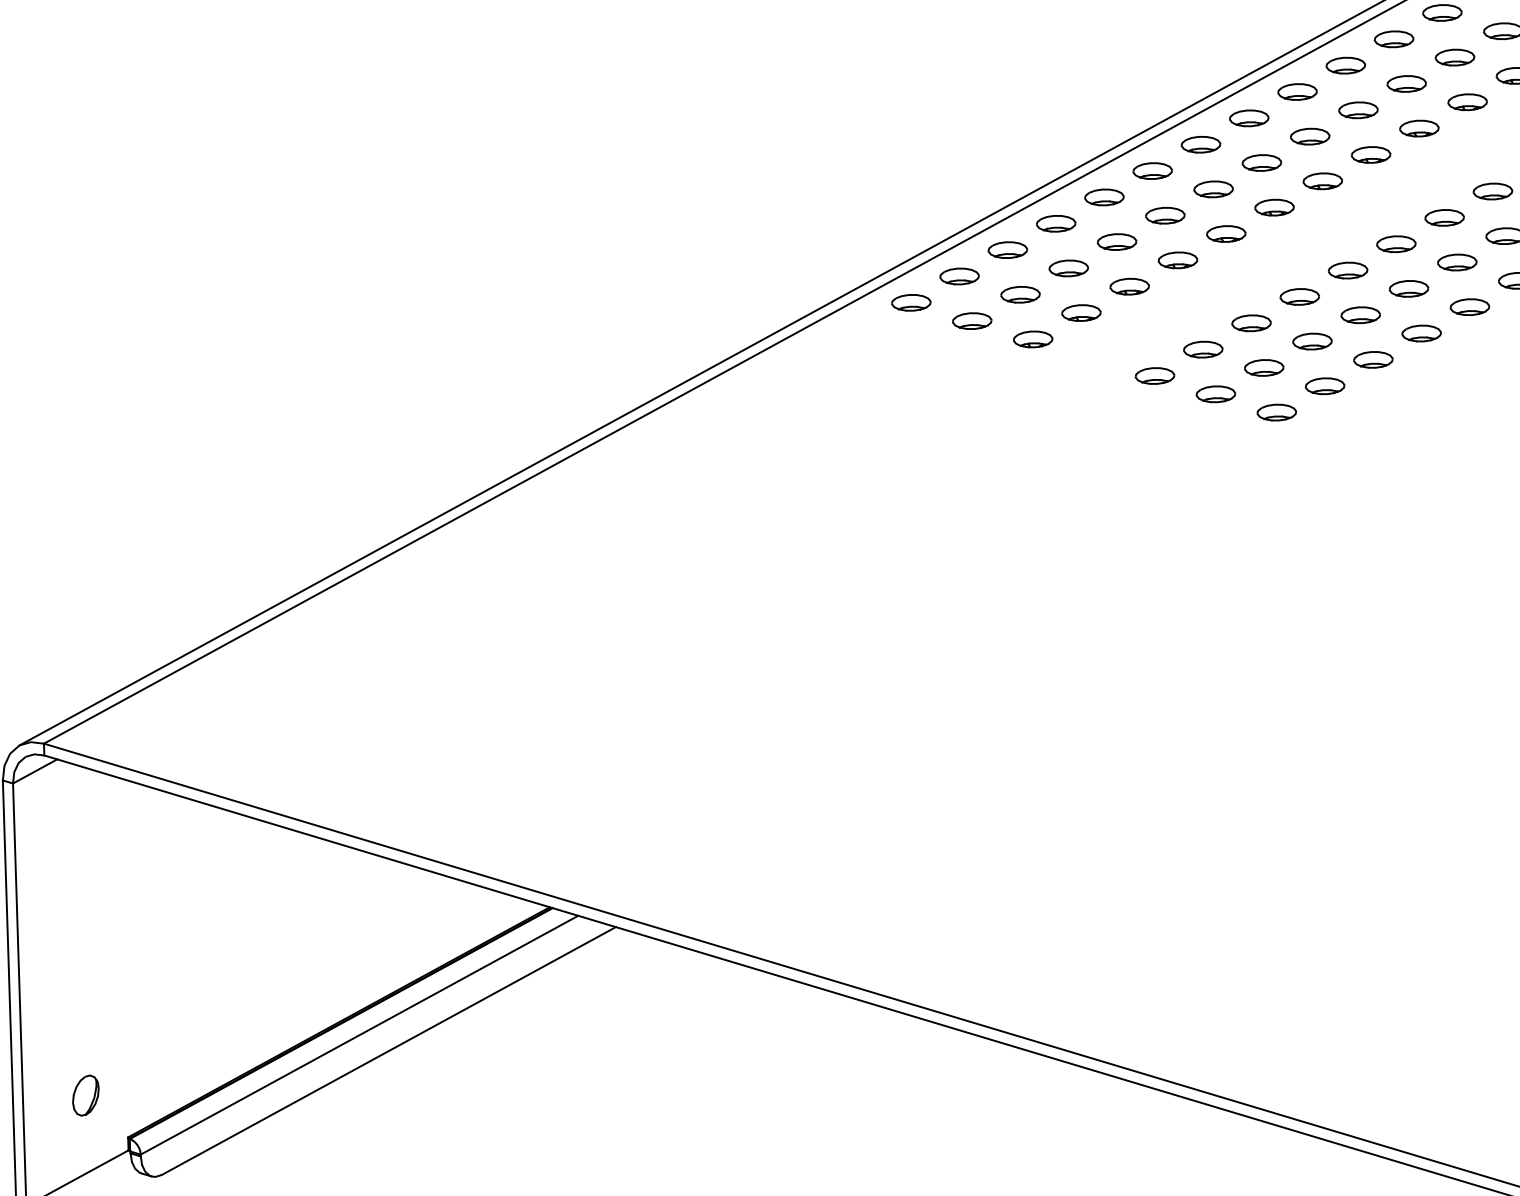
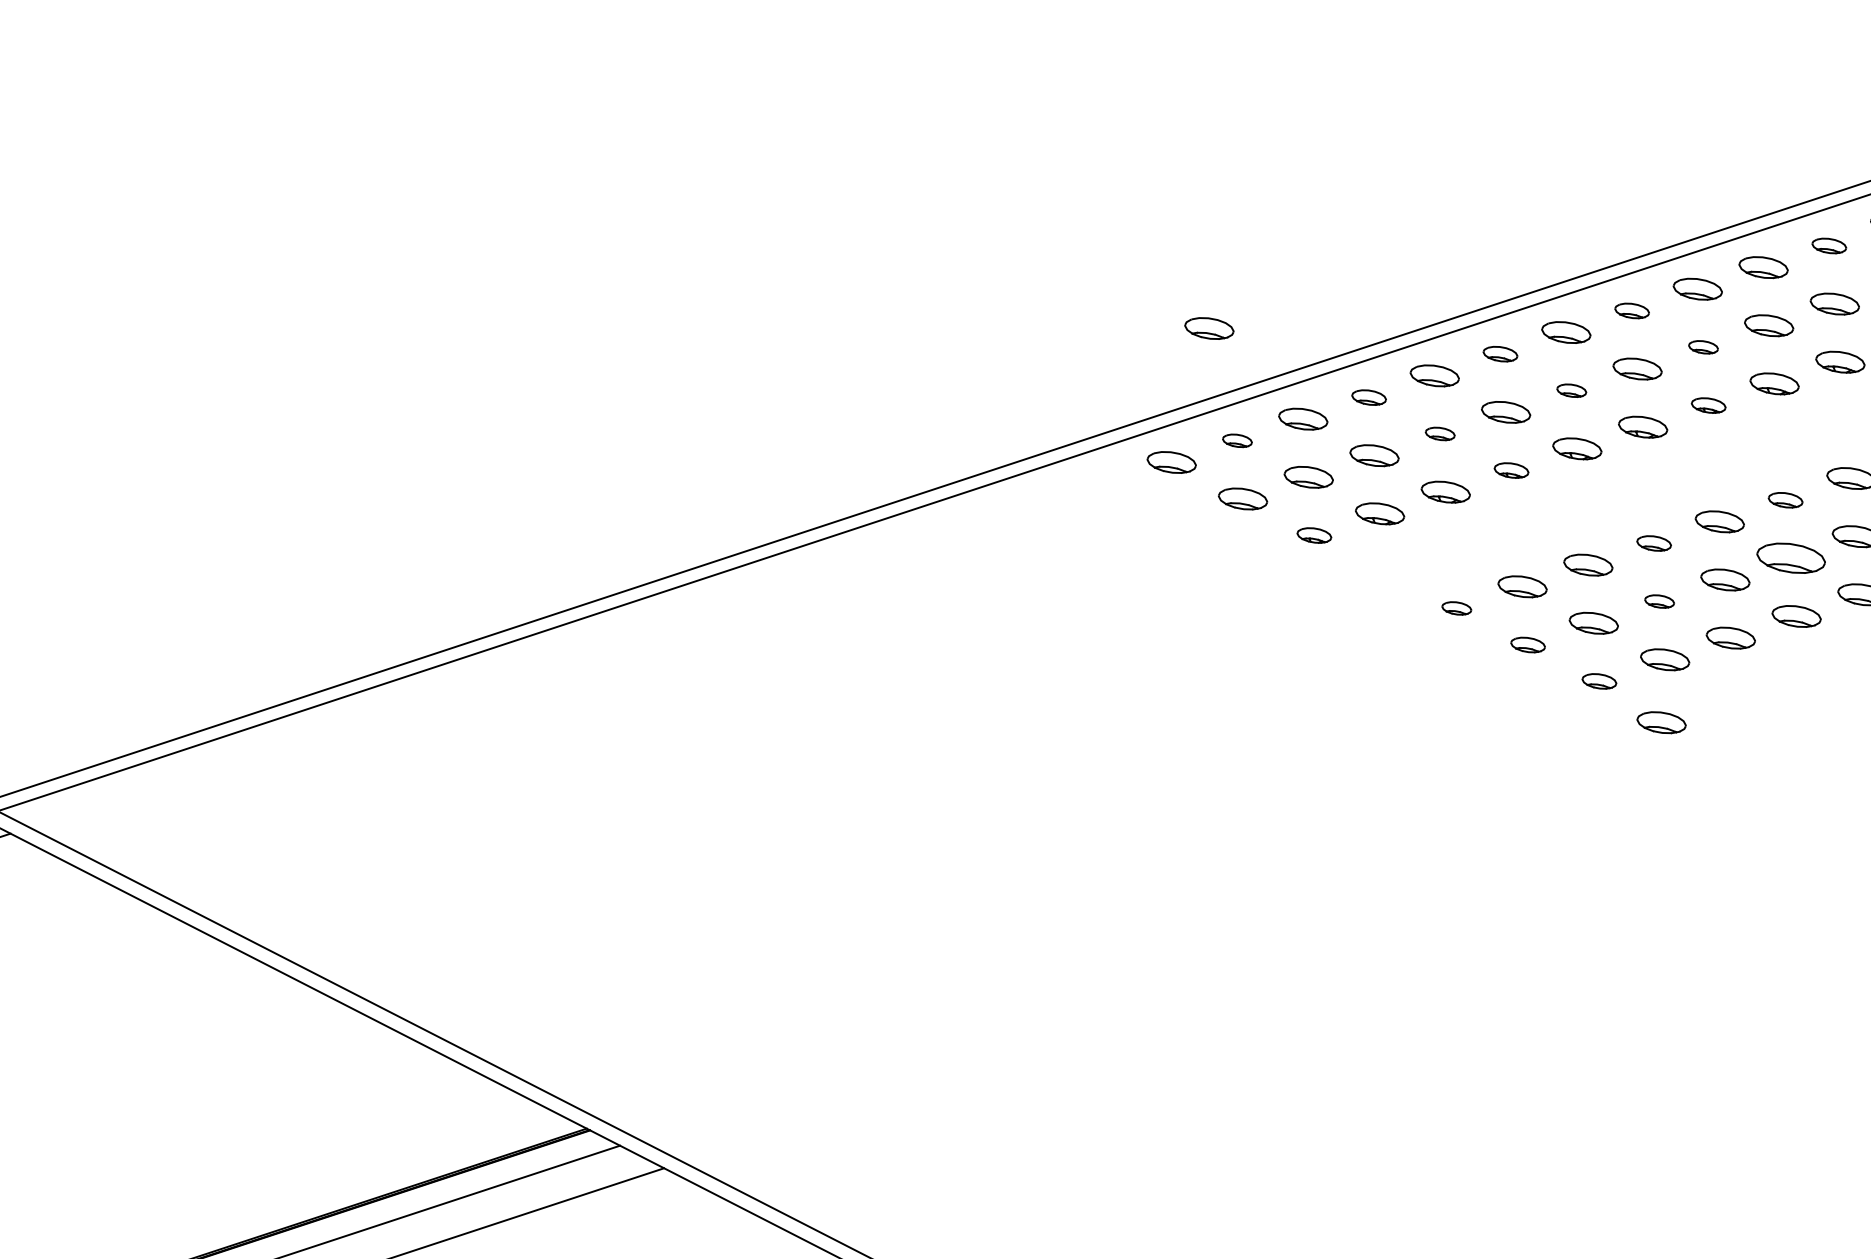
part: (1393, 39) -> (1828, 246), size x0.7
part: (1249, 118) -> (1632, 311), size x0.7
part: (1310, 136) -> (1703, 347), size x0.6
part: (1152, 170) -> (1500, 353), size x0.7
part: (1322, 181) -> (1708, 405), size x0.7
part: (1213, 189) -> (1571, 390), size x0.6
part: (921, 192) -> (1209, 328), added
part: (1056, 223) -> (1369, 397), size x0.7
part: (1116, 241) -> (1439, 433), size x0.6
part: (1396, 244) -> (1785, 500), size x0.7
part: (1177, 260) -> (1510, 470), size x0.7
part: (959, 276) -> (1237, 440), size x0.6
part: (1408, 288) -> (1790, 557), size x1.4
part: (1299, 296) -> (1653, 542), size x0.7
part: (1033, 339) -> (1314, 535), size x0.7
part: (1312, 341) -> (1659, 601), size x0.6
part: (1154, 375) -> (1456, 607), size x0.6
part: (1215, 394) -> (1527, 645), size x0.7
part: (1276, 412) -> (1598, 681), size x0.7
part: (1331, 435) -> (1661, 722), added

